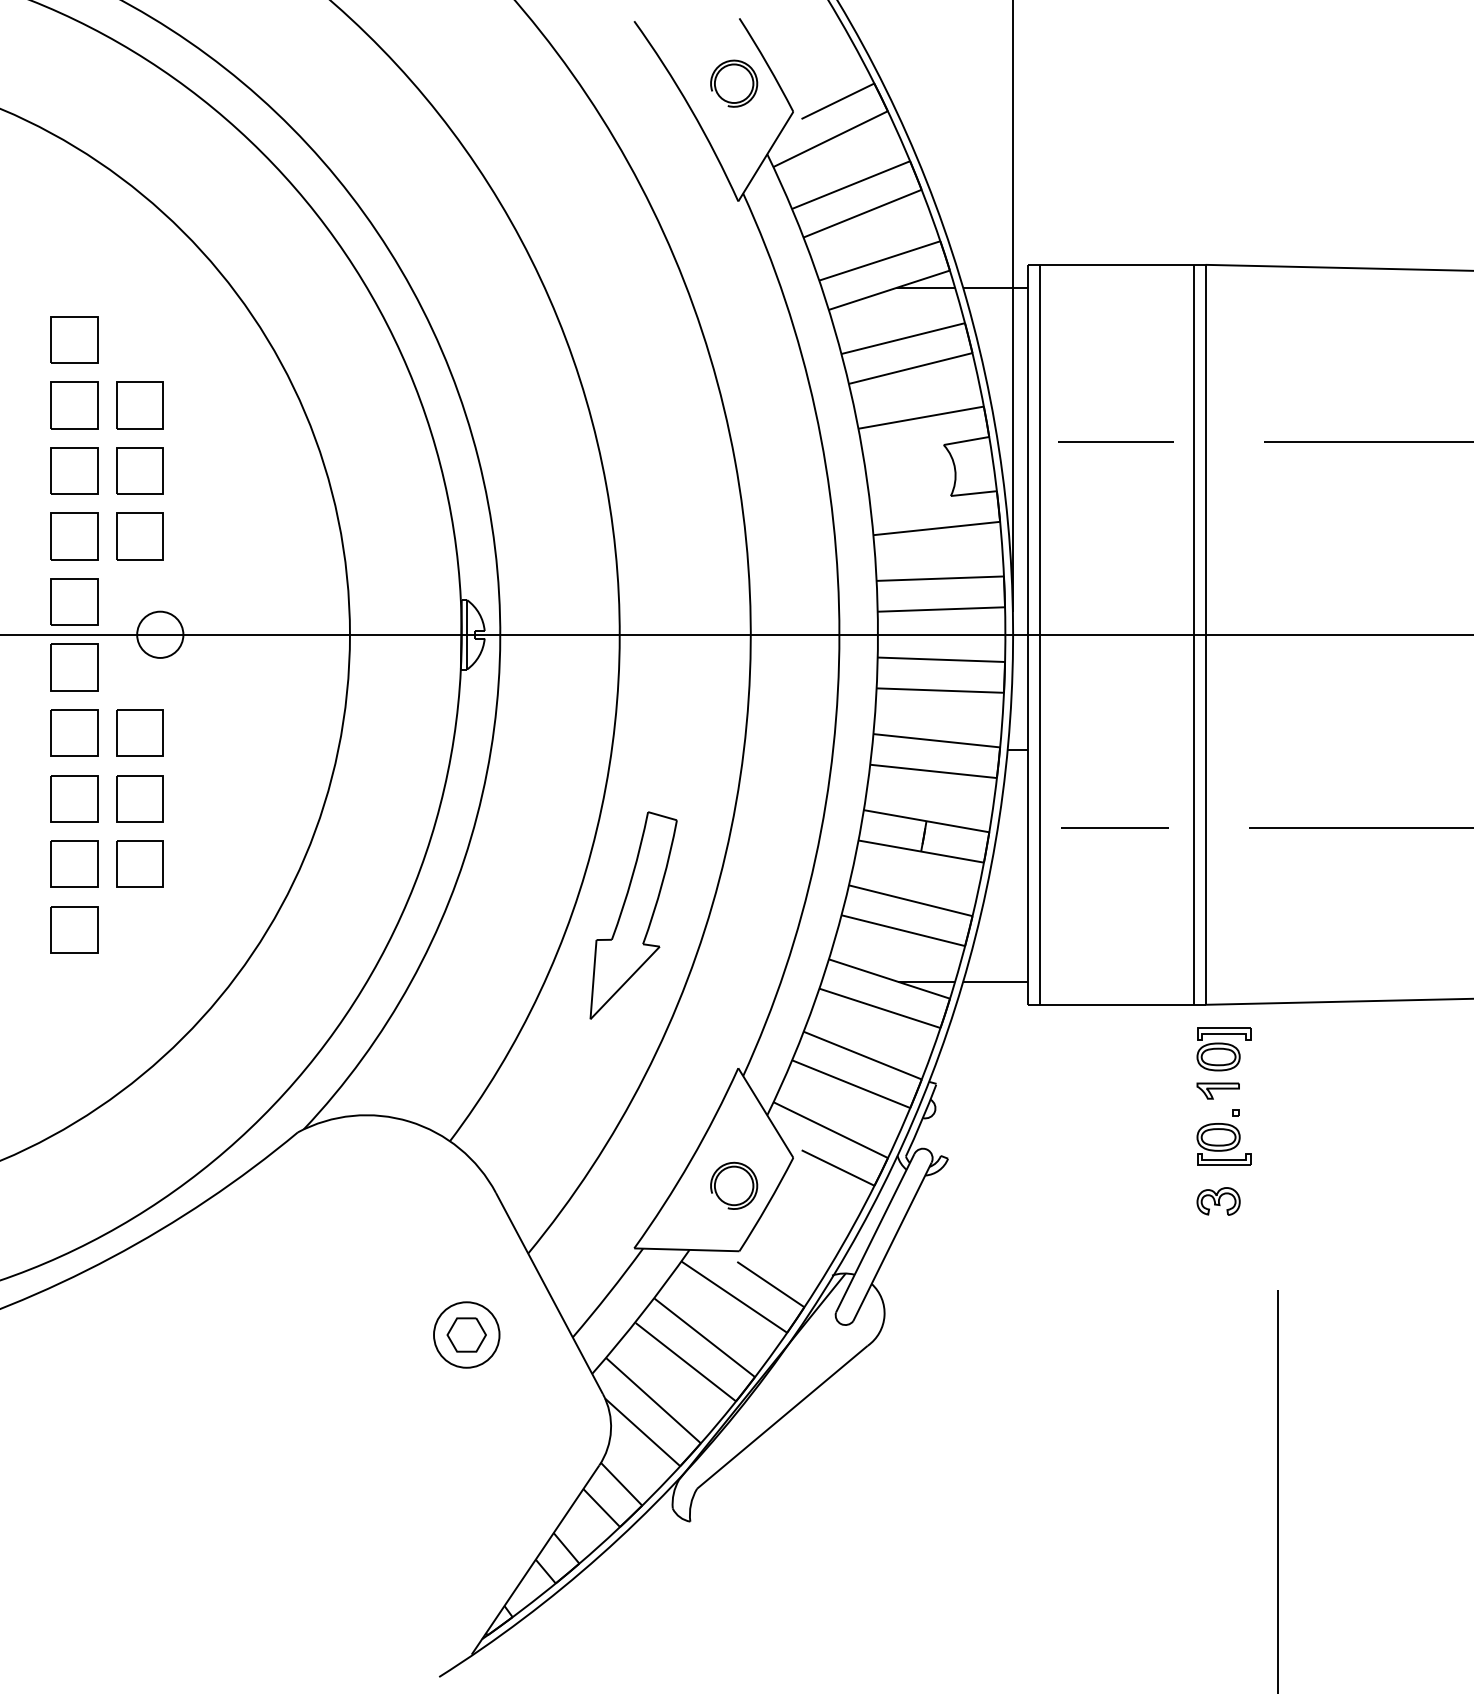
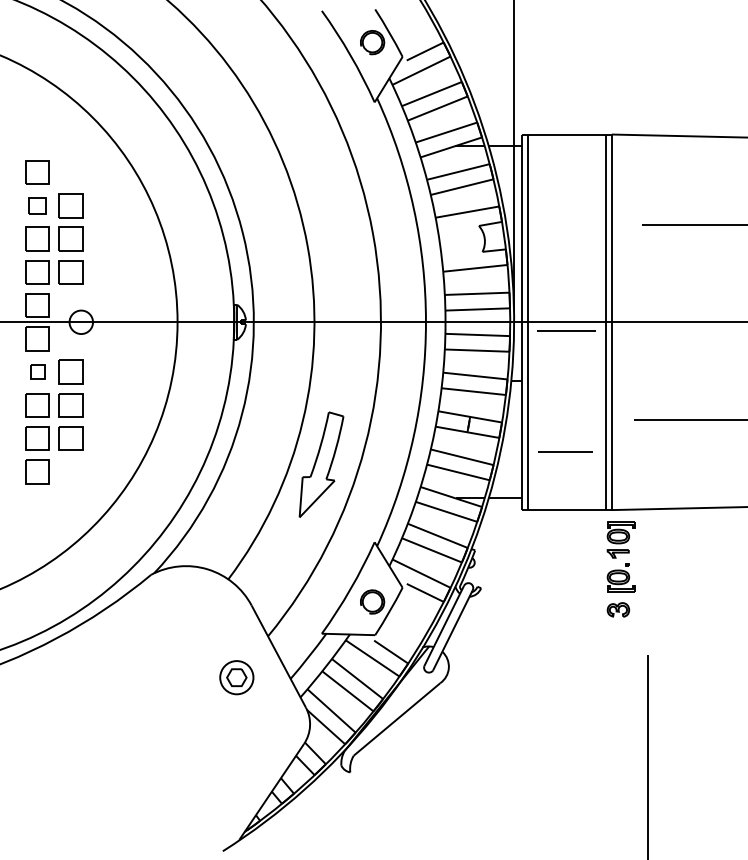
part: (73, 404) -> (37, 205), size x0.7
line: (1116, 442) -> (566, 330), moved
part: (73, 731) -> (37, 371), size x0.6
line: (1114, 826) -> (565, 451), moved

